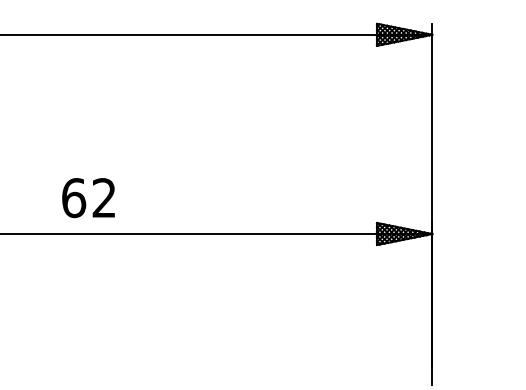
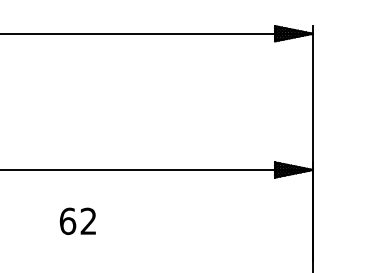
text: (87, 196) -> (77, 220), moved

